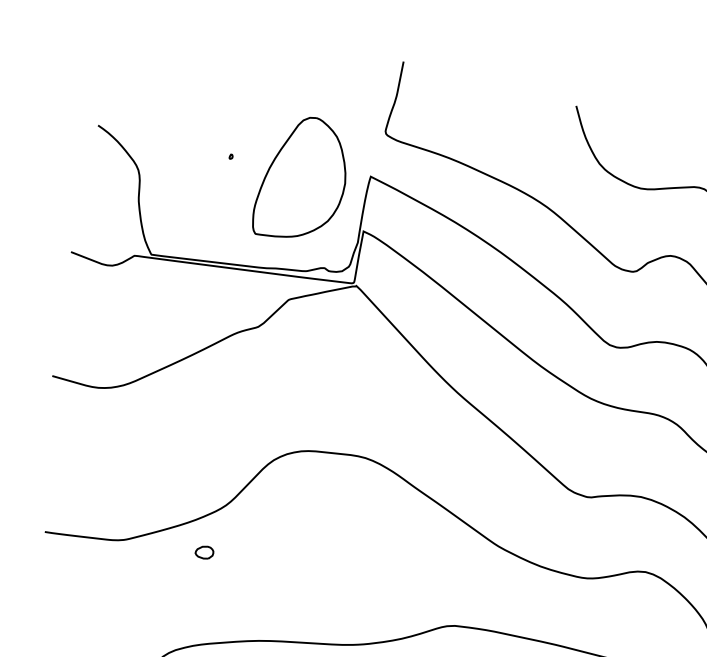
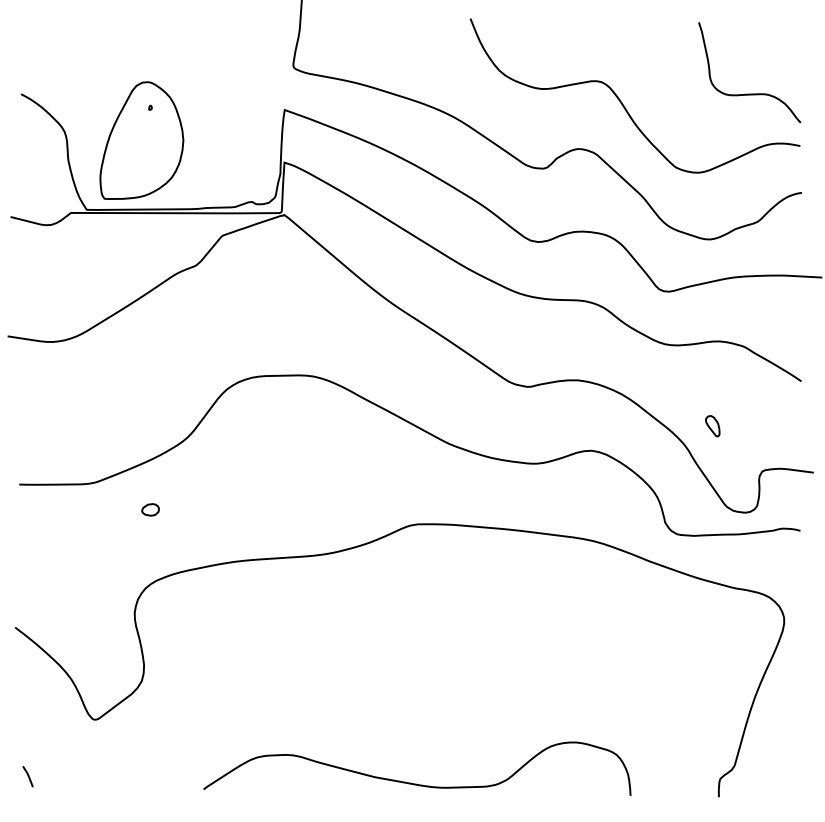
part: (301, 177) -> (141, 140), moved
part: (204, 552) -> (150, 509), moved

